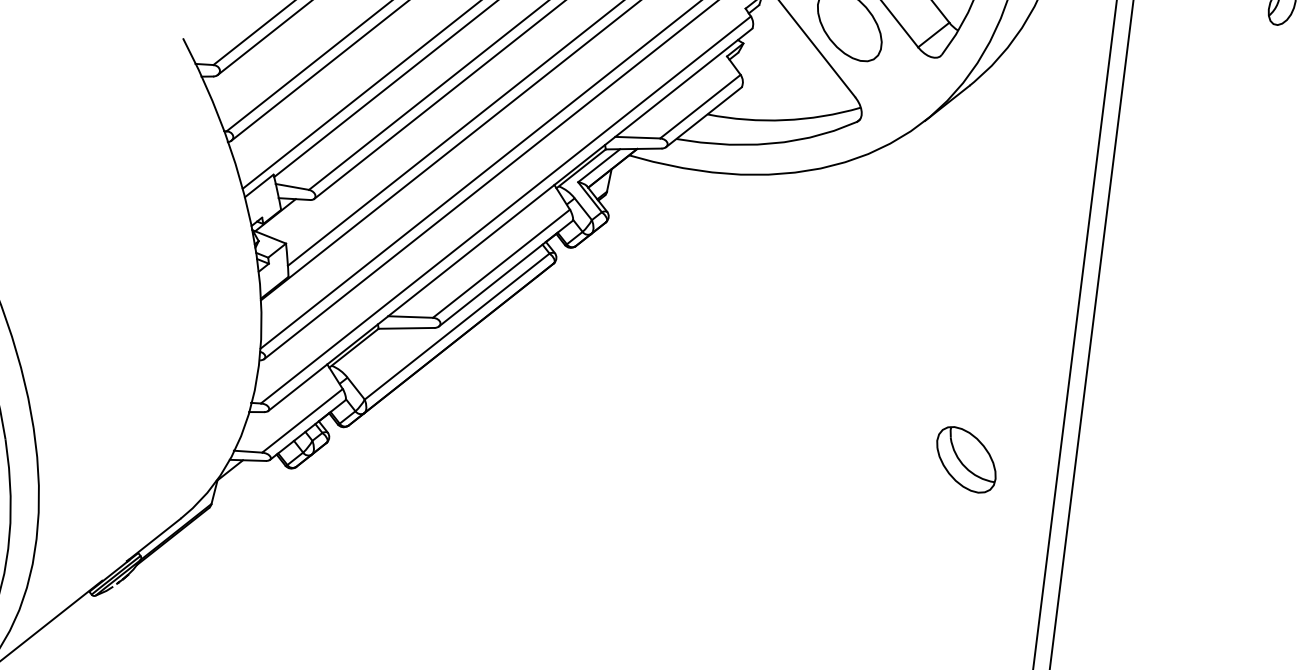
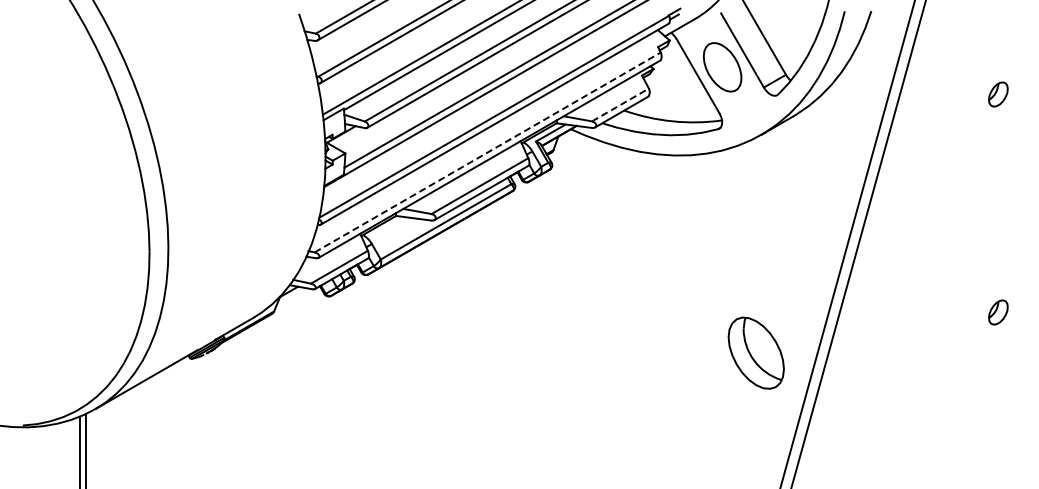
line: (700, 107) -> (620, 105), solid -> dashed
line: (505, 210) -> (487, 152), solid -> dashed
part: (966, 460) -> (756, 353), size x1.6

